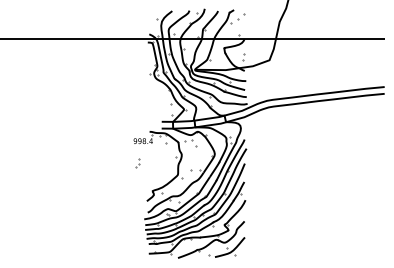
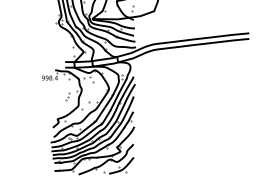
part: (137, 163) -> (67, 96), moved

